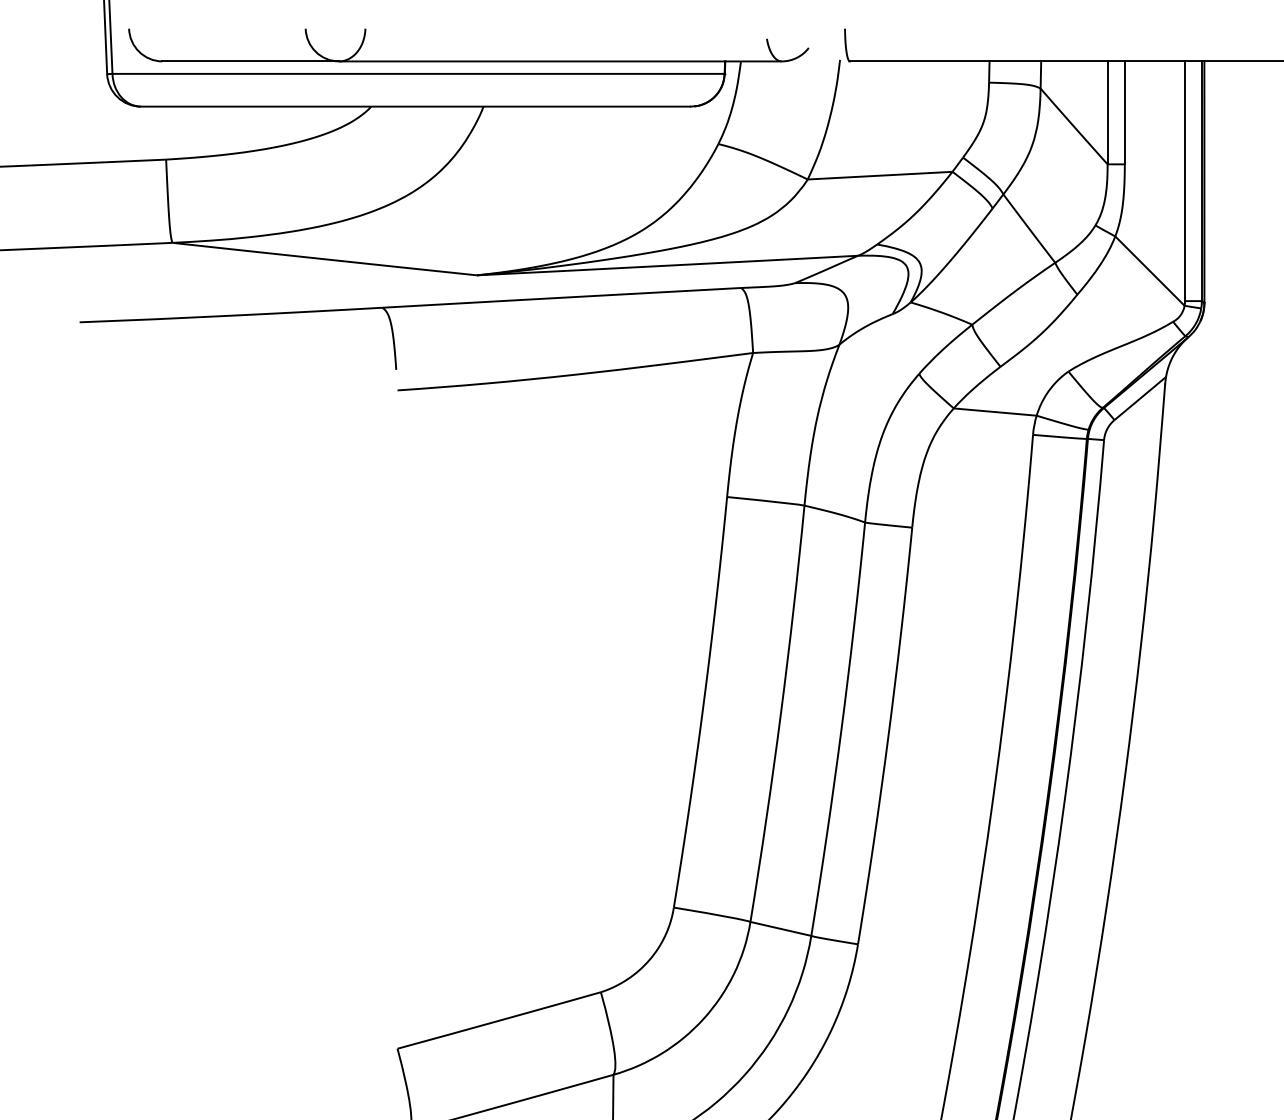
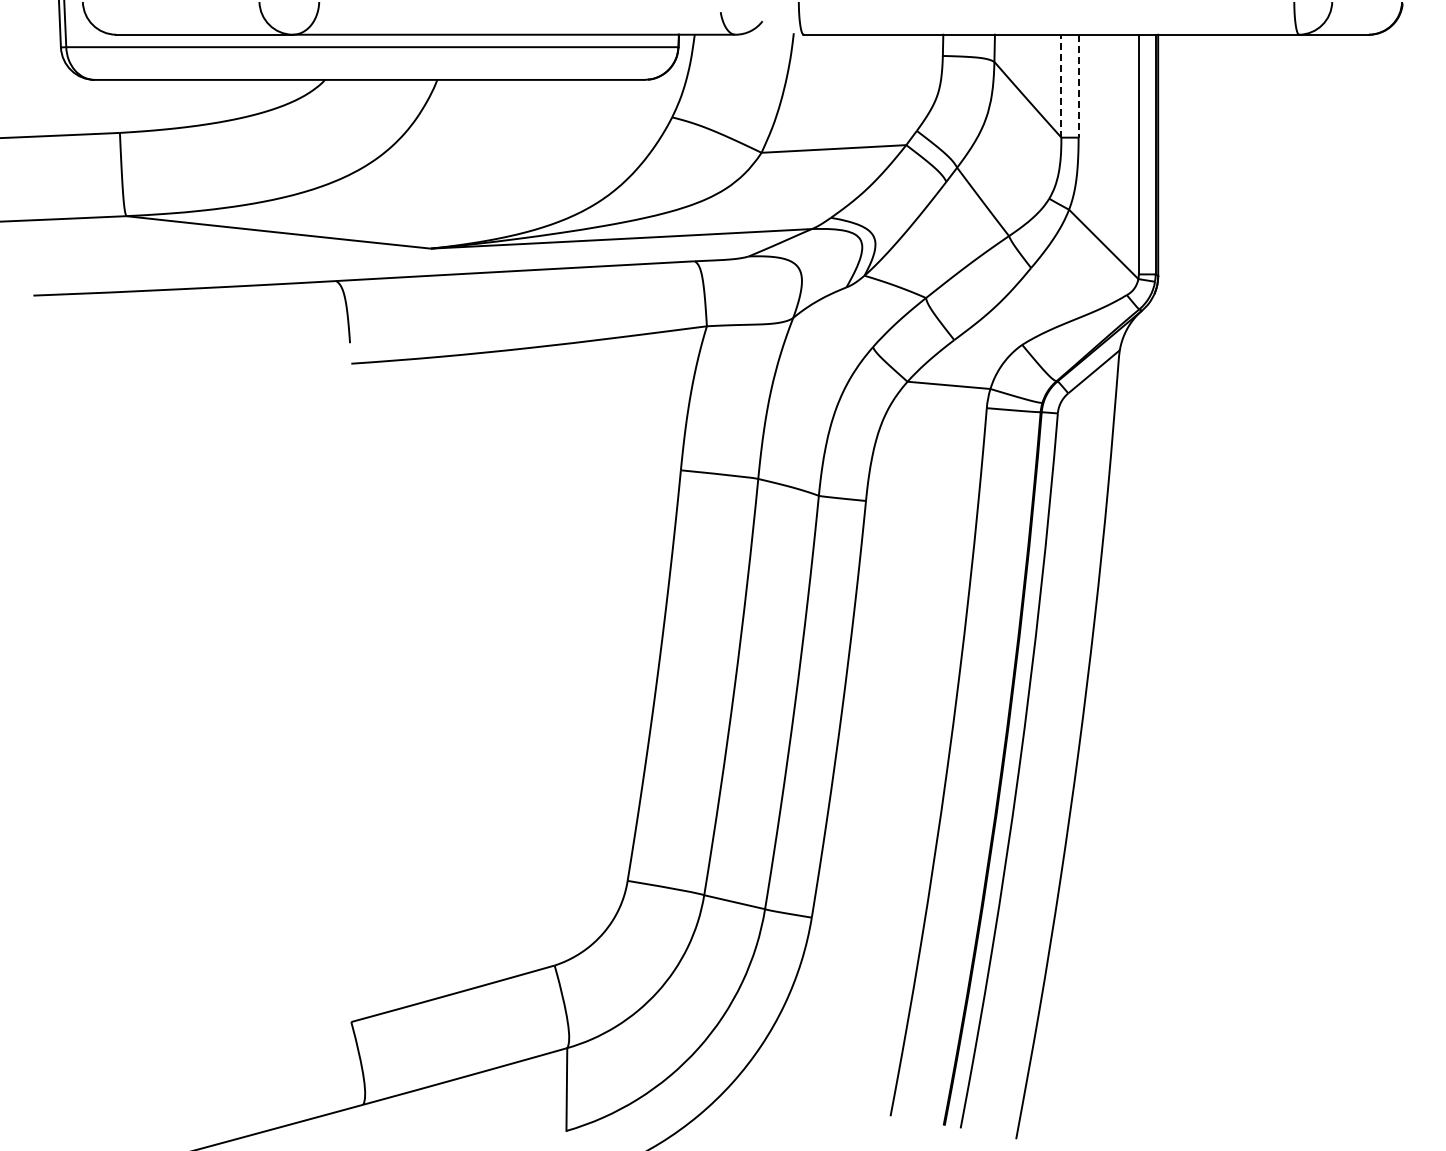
line: (1107, 112) -> (1061, 85), solid -> dashed
line: (1124, 113) -> (1078, 86), solid -> dashed

